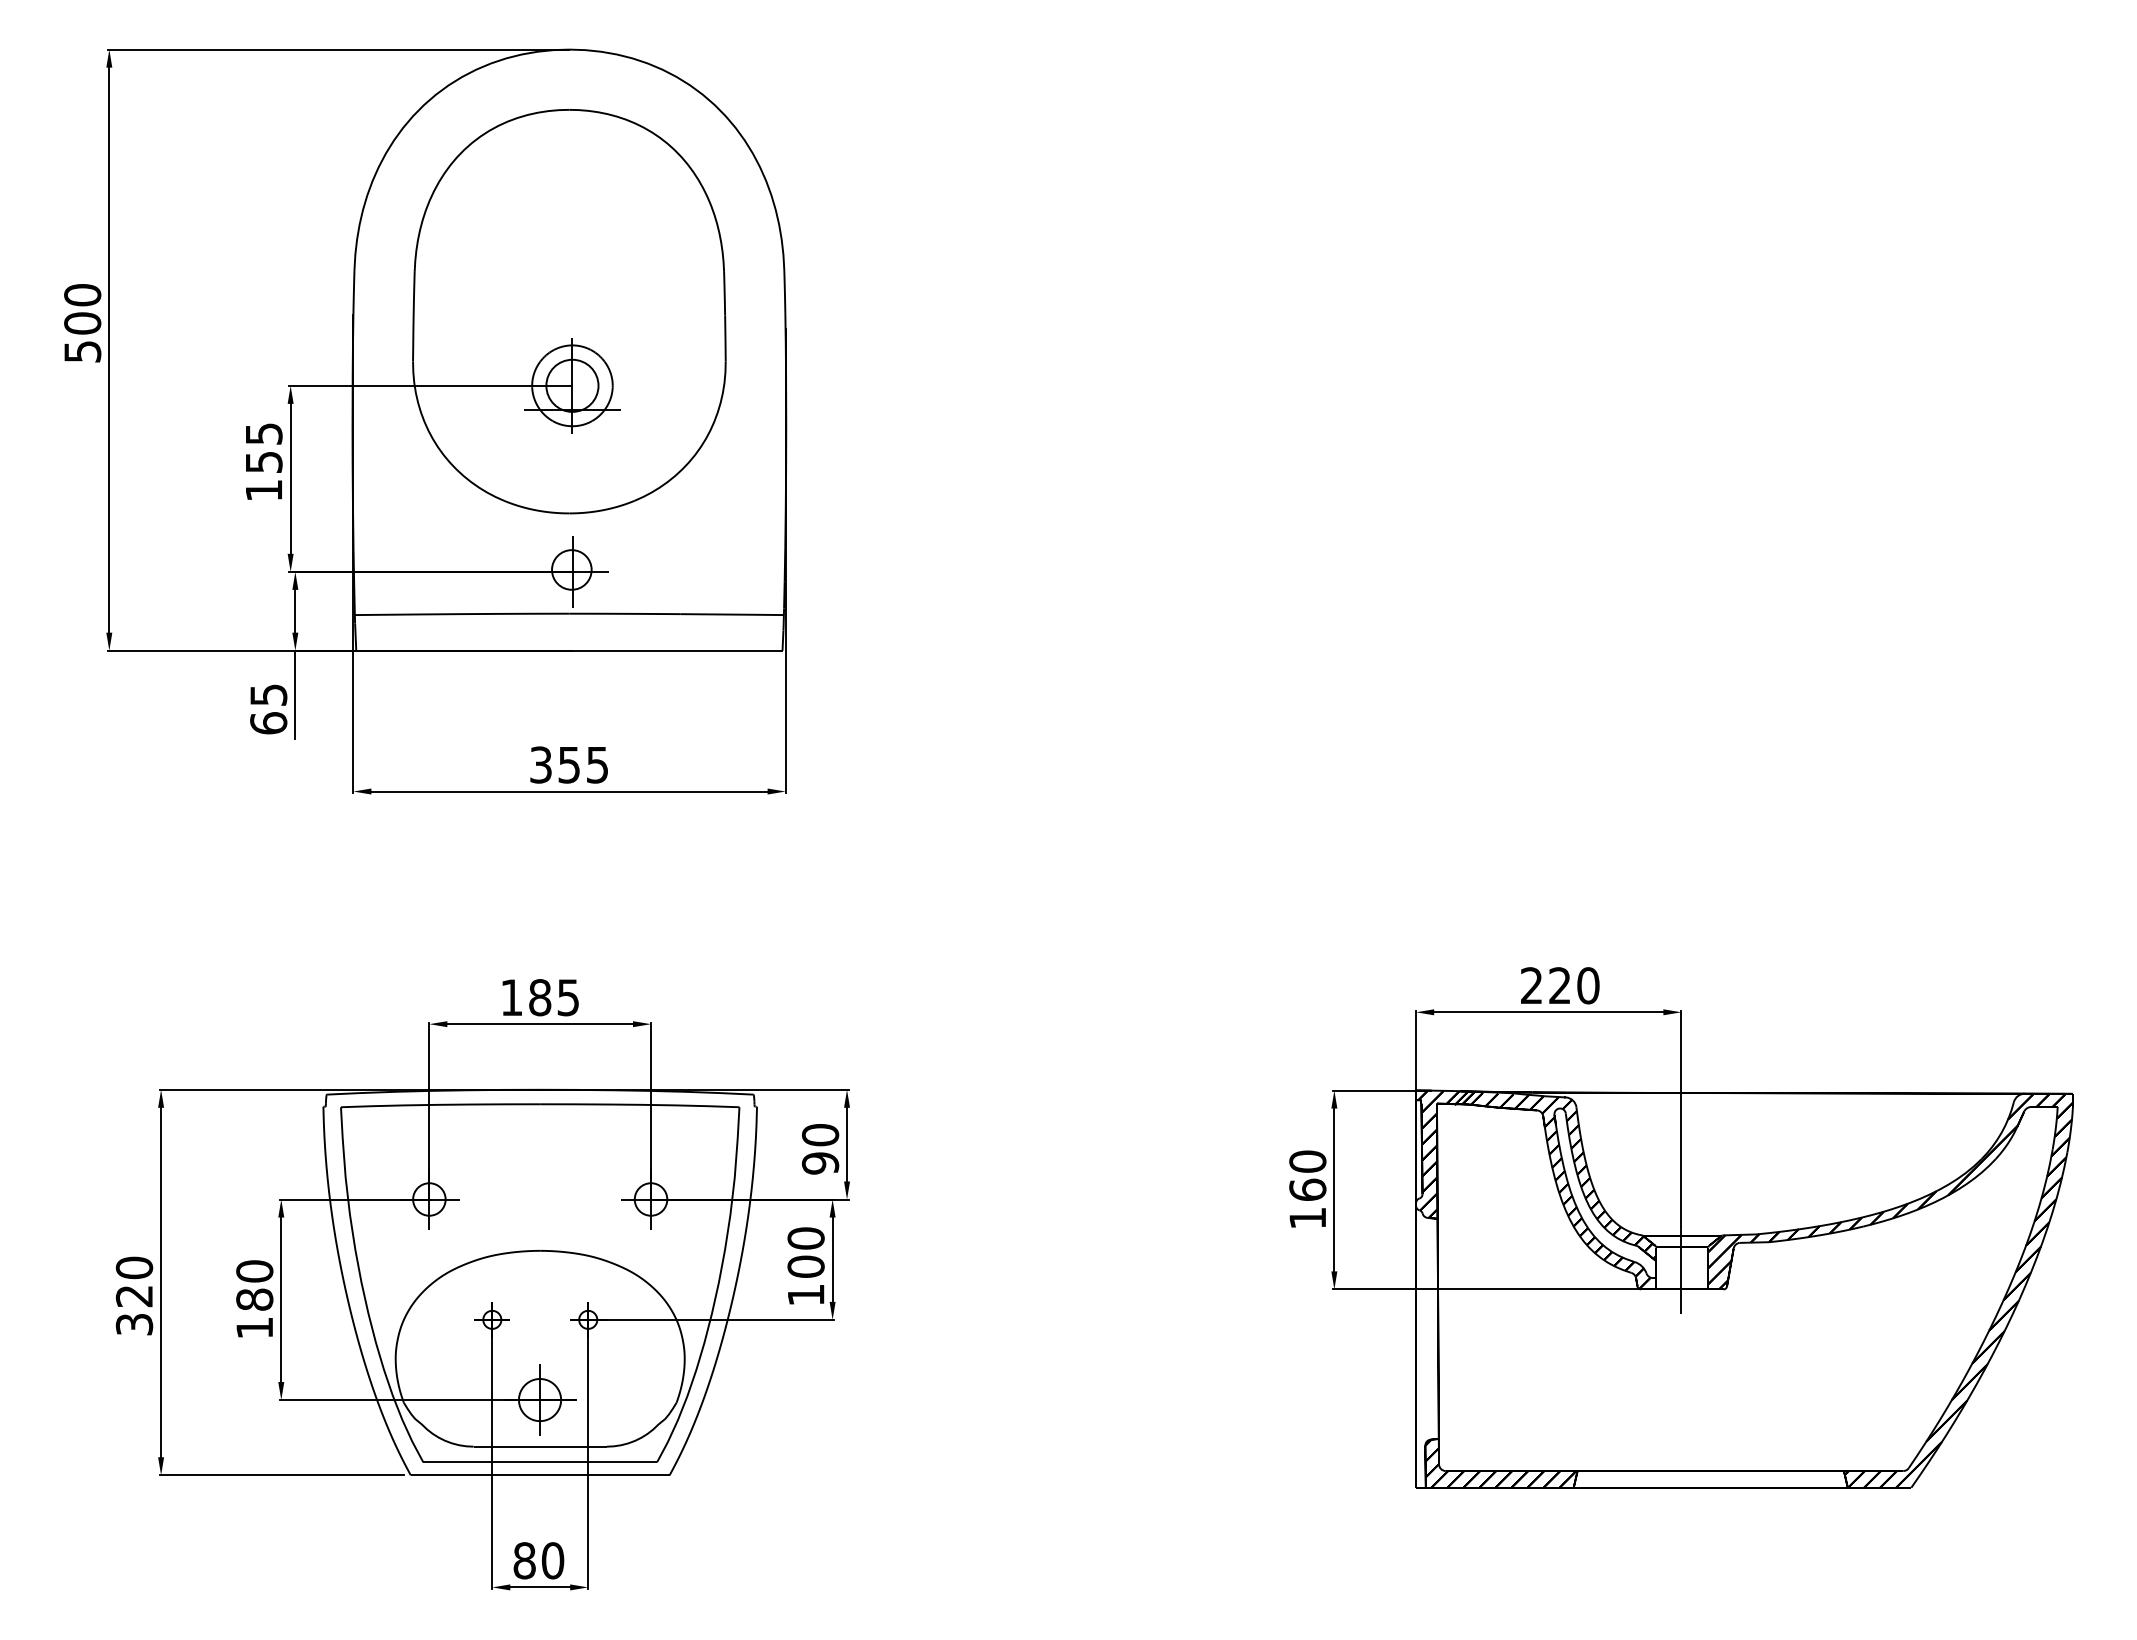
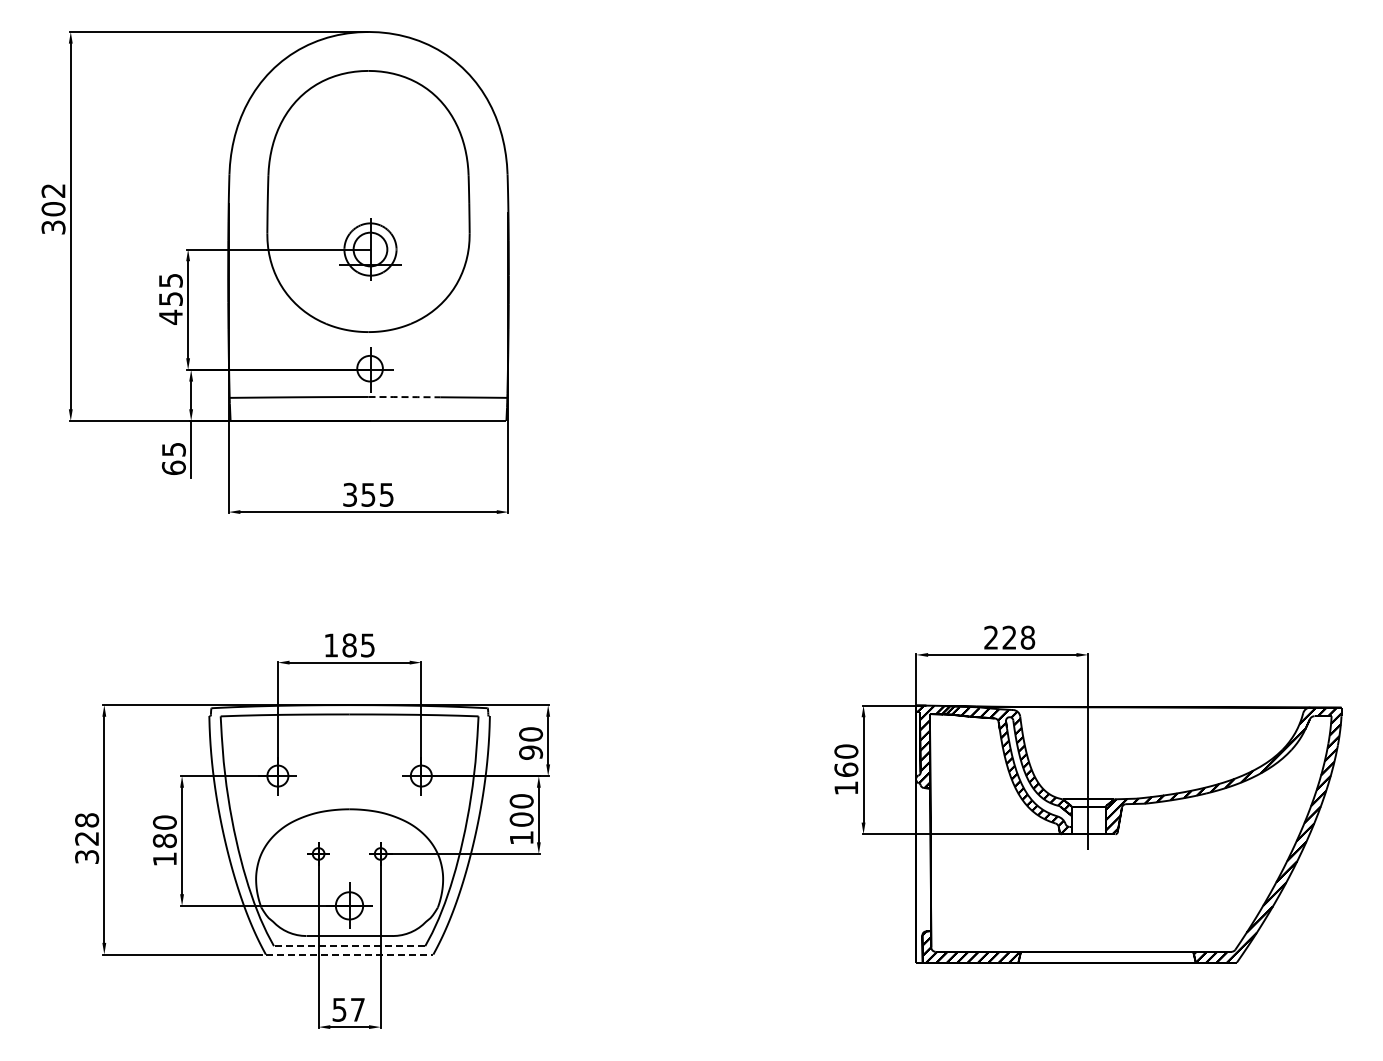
text: (82, 322) -> (53, 208), 500 -> 302
text: (263, 489) -> (170, 316), 155 -> 455
line: (624, 614) -> (404, 397), solid -> dashed
text: (1587, 985) -> (1027, 637), 220 -> 228
text: (133, 1268) -> (86, 820), 320 -> 328
line: (540, 1462) -> (349, 946), solid -> dashed
line: (540, 1475) -> (349, 954), solid -> dashed
text: (538, 1560) -> (348, 1009), 80 -> 57

